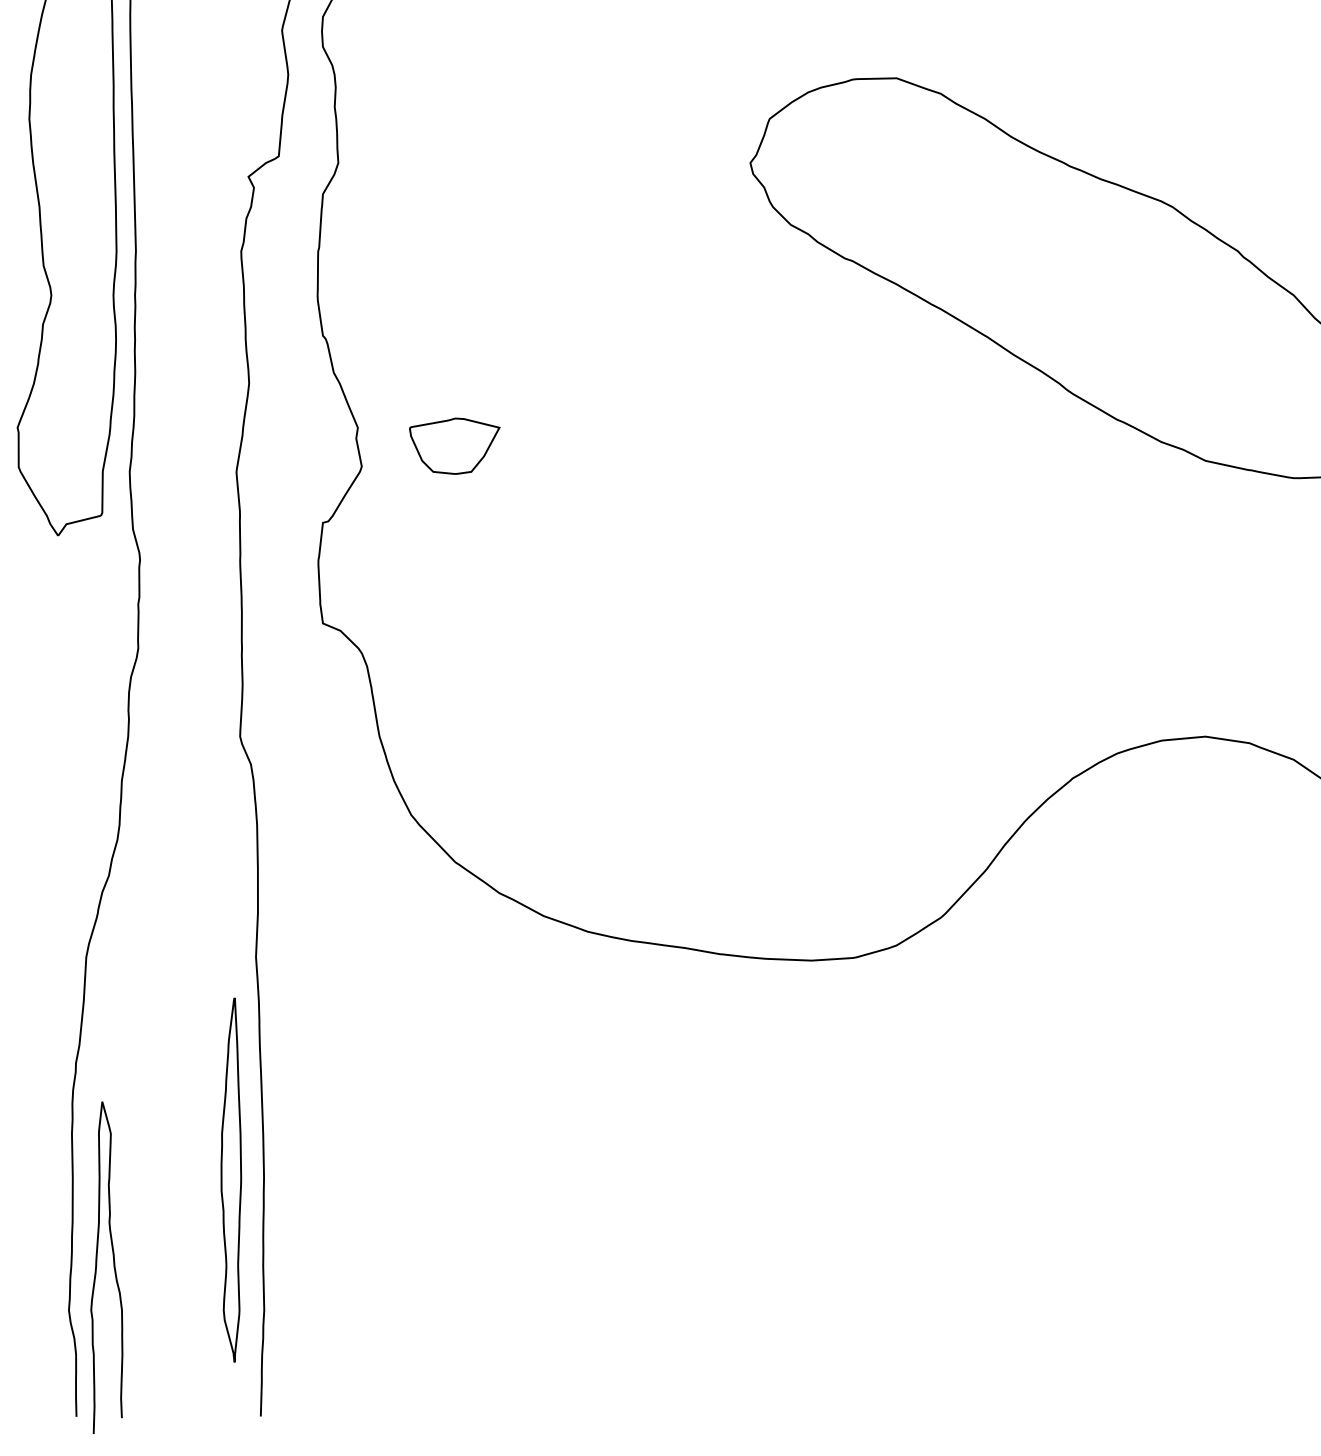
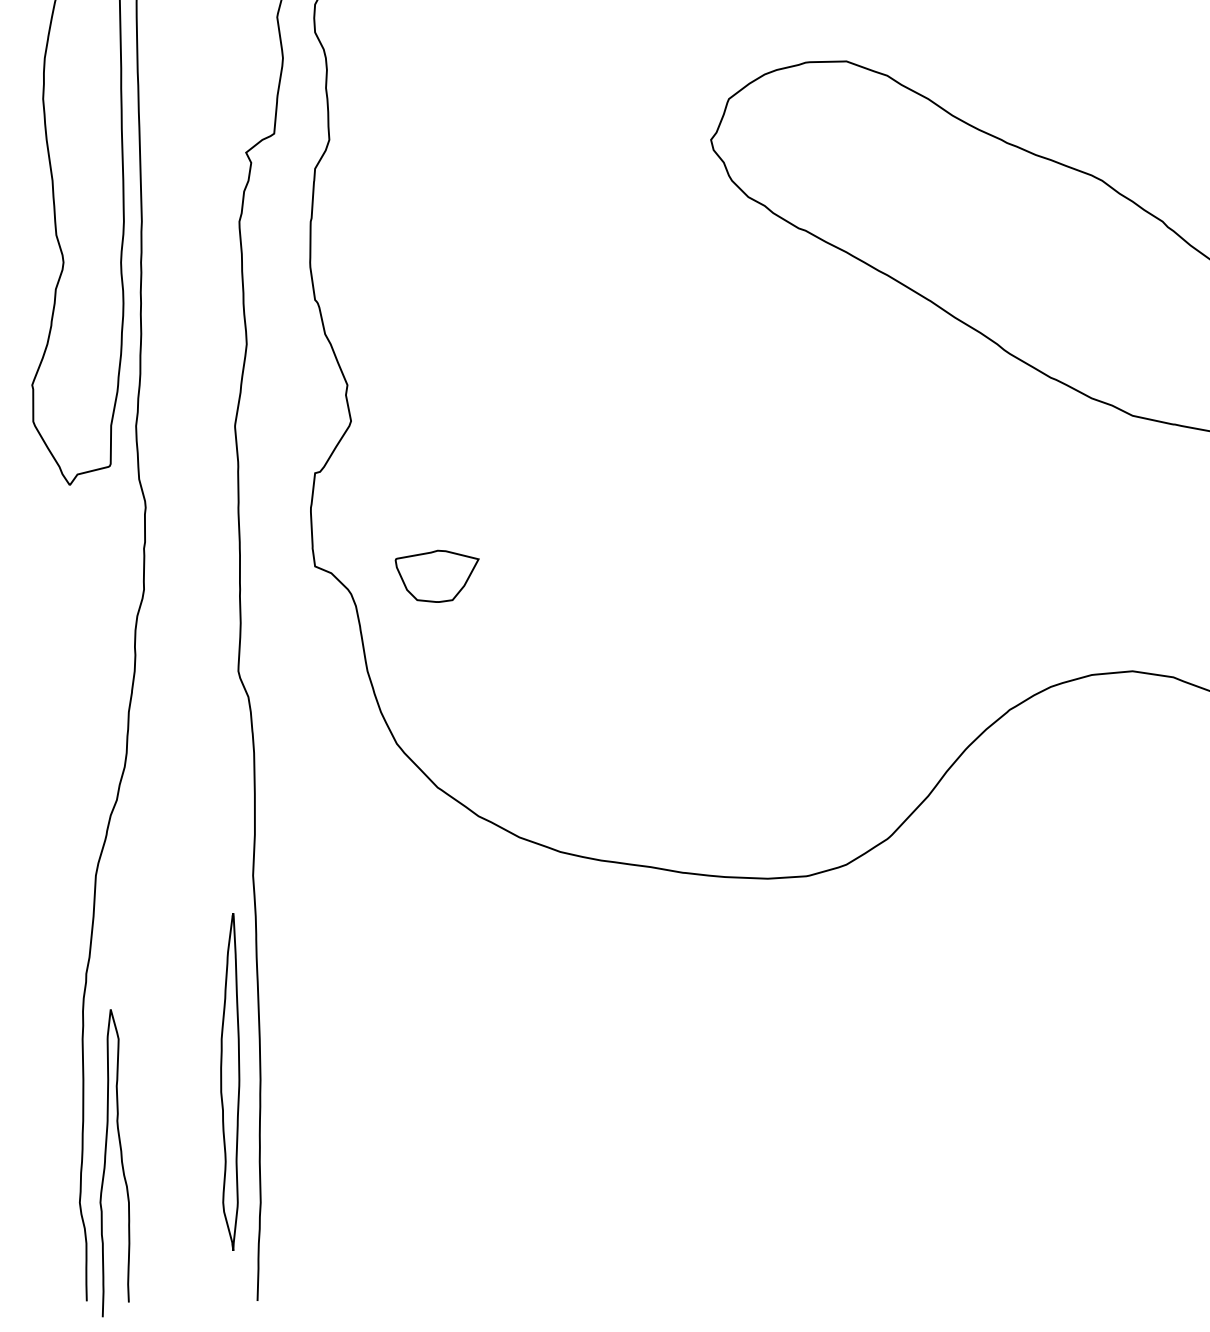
part: (454, 445) -> (436, 575), moved

